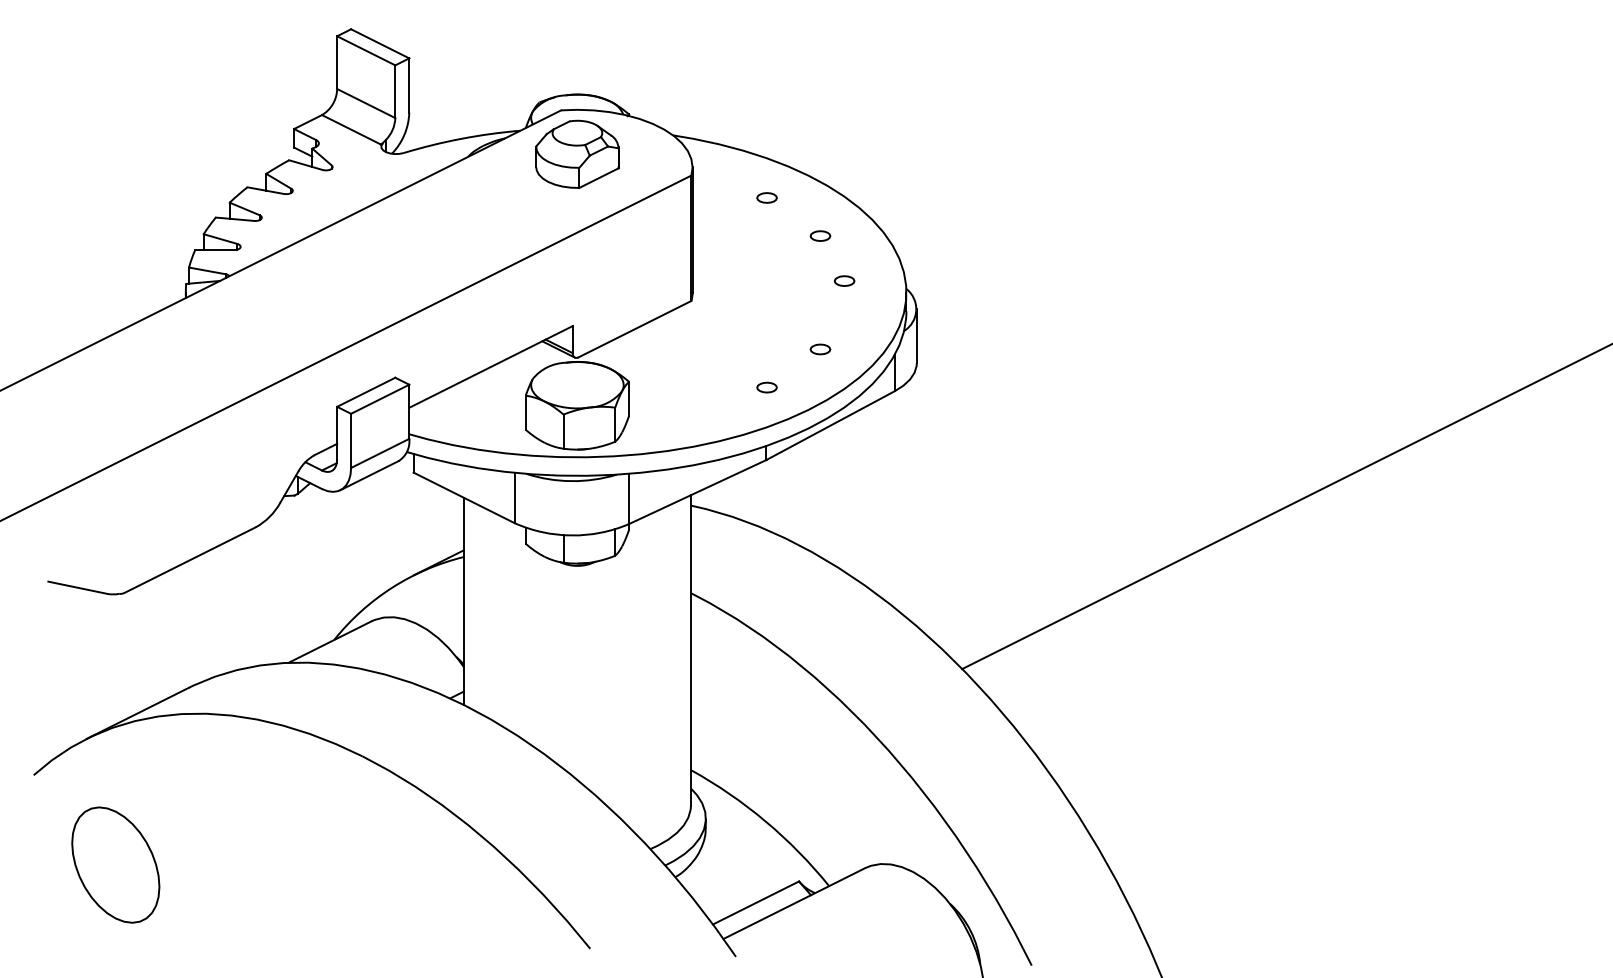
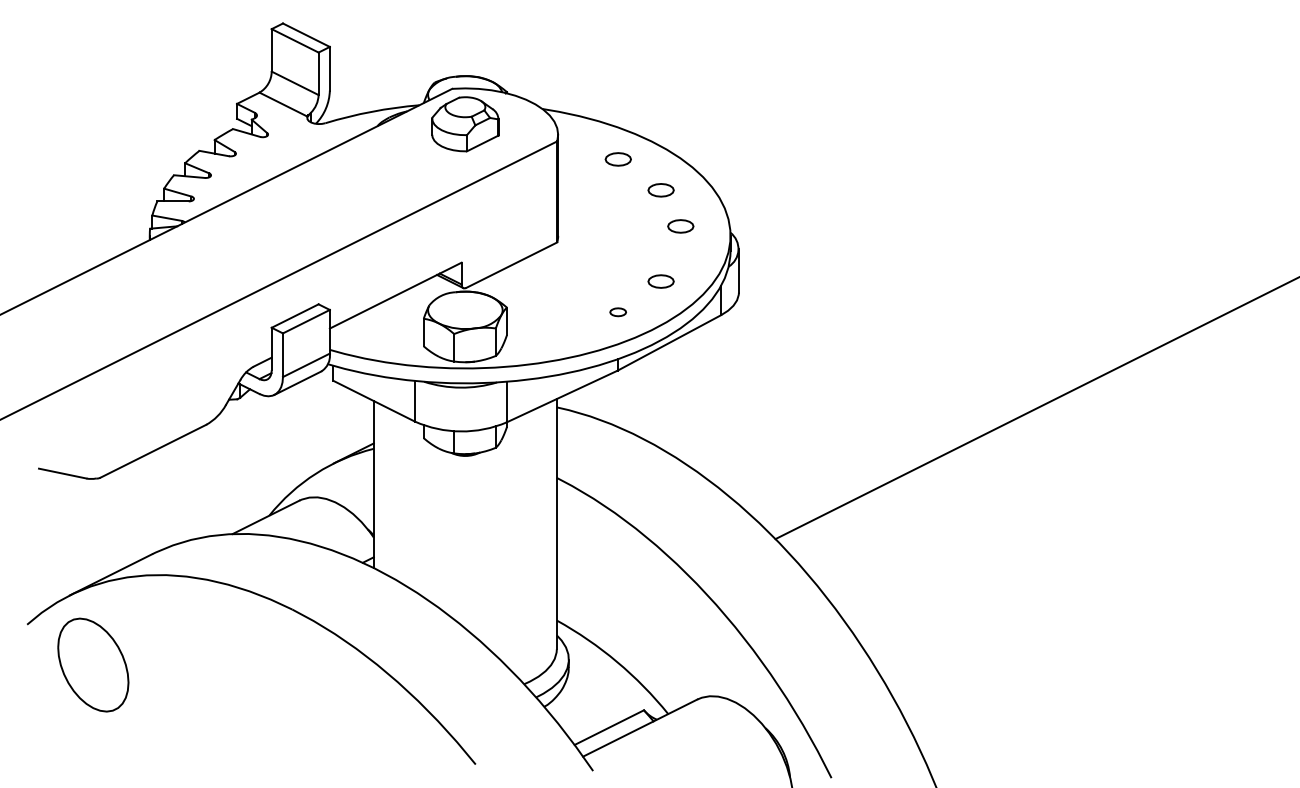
part: (766, 198) -> (617, 159), size x1.6
part: (820, 235) -> (661, 189), size x1.6
part: (844, 281) -> (680, 226), size x1.6
part: (820, 349) -> (661, 281), size x1.6
part: (115, 864) -> (93, 664), moved

